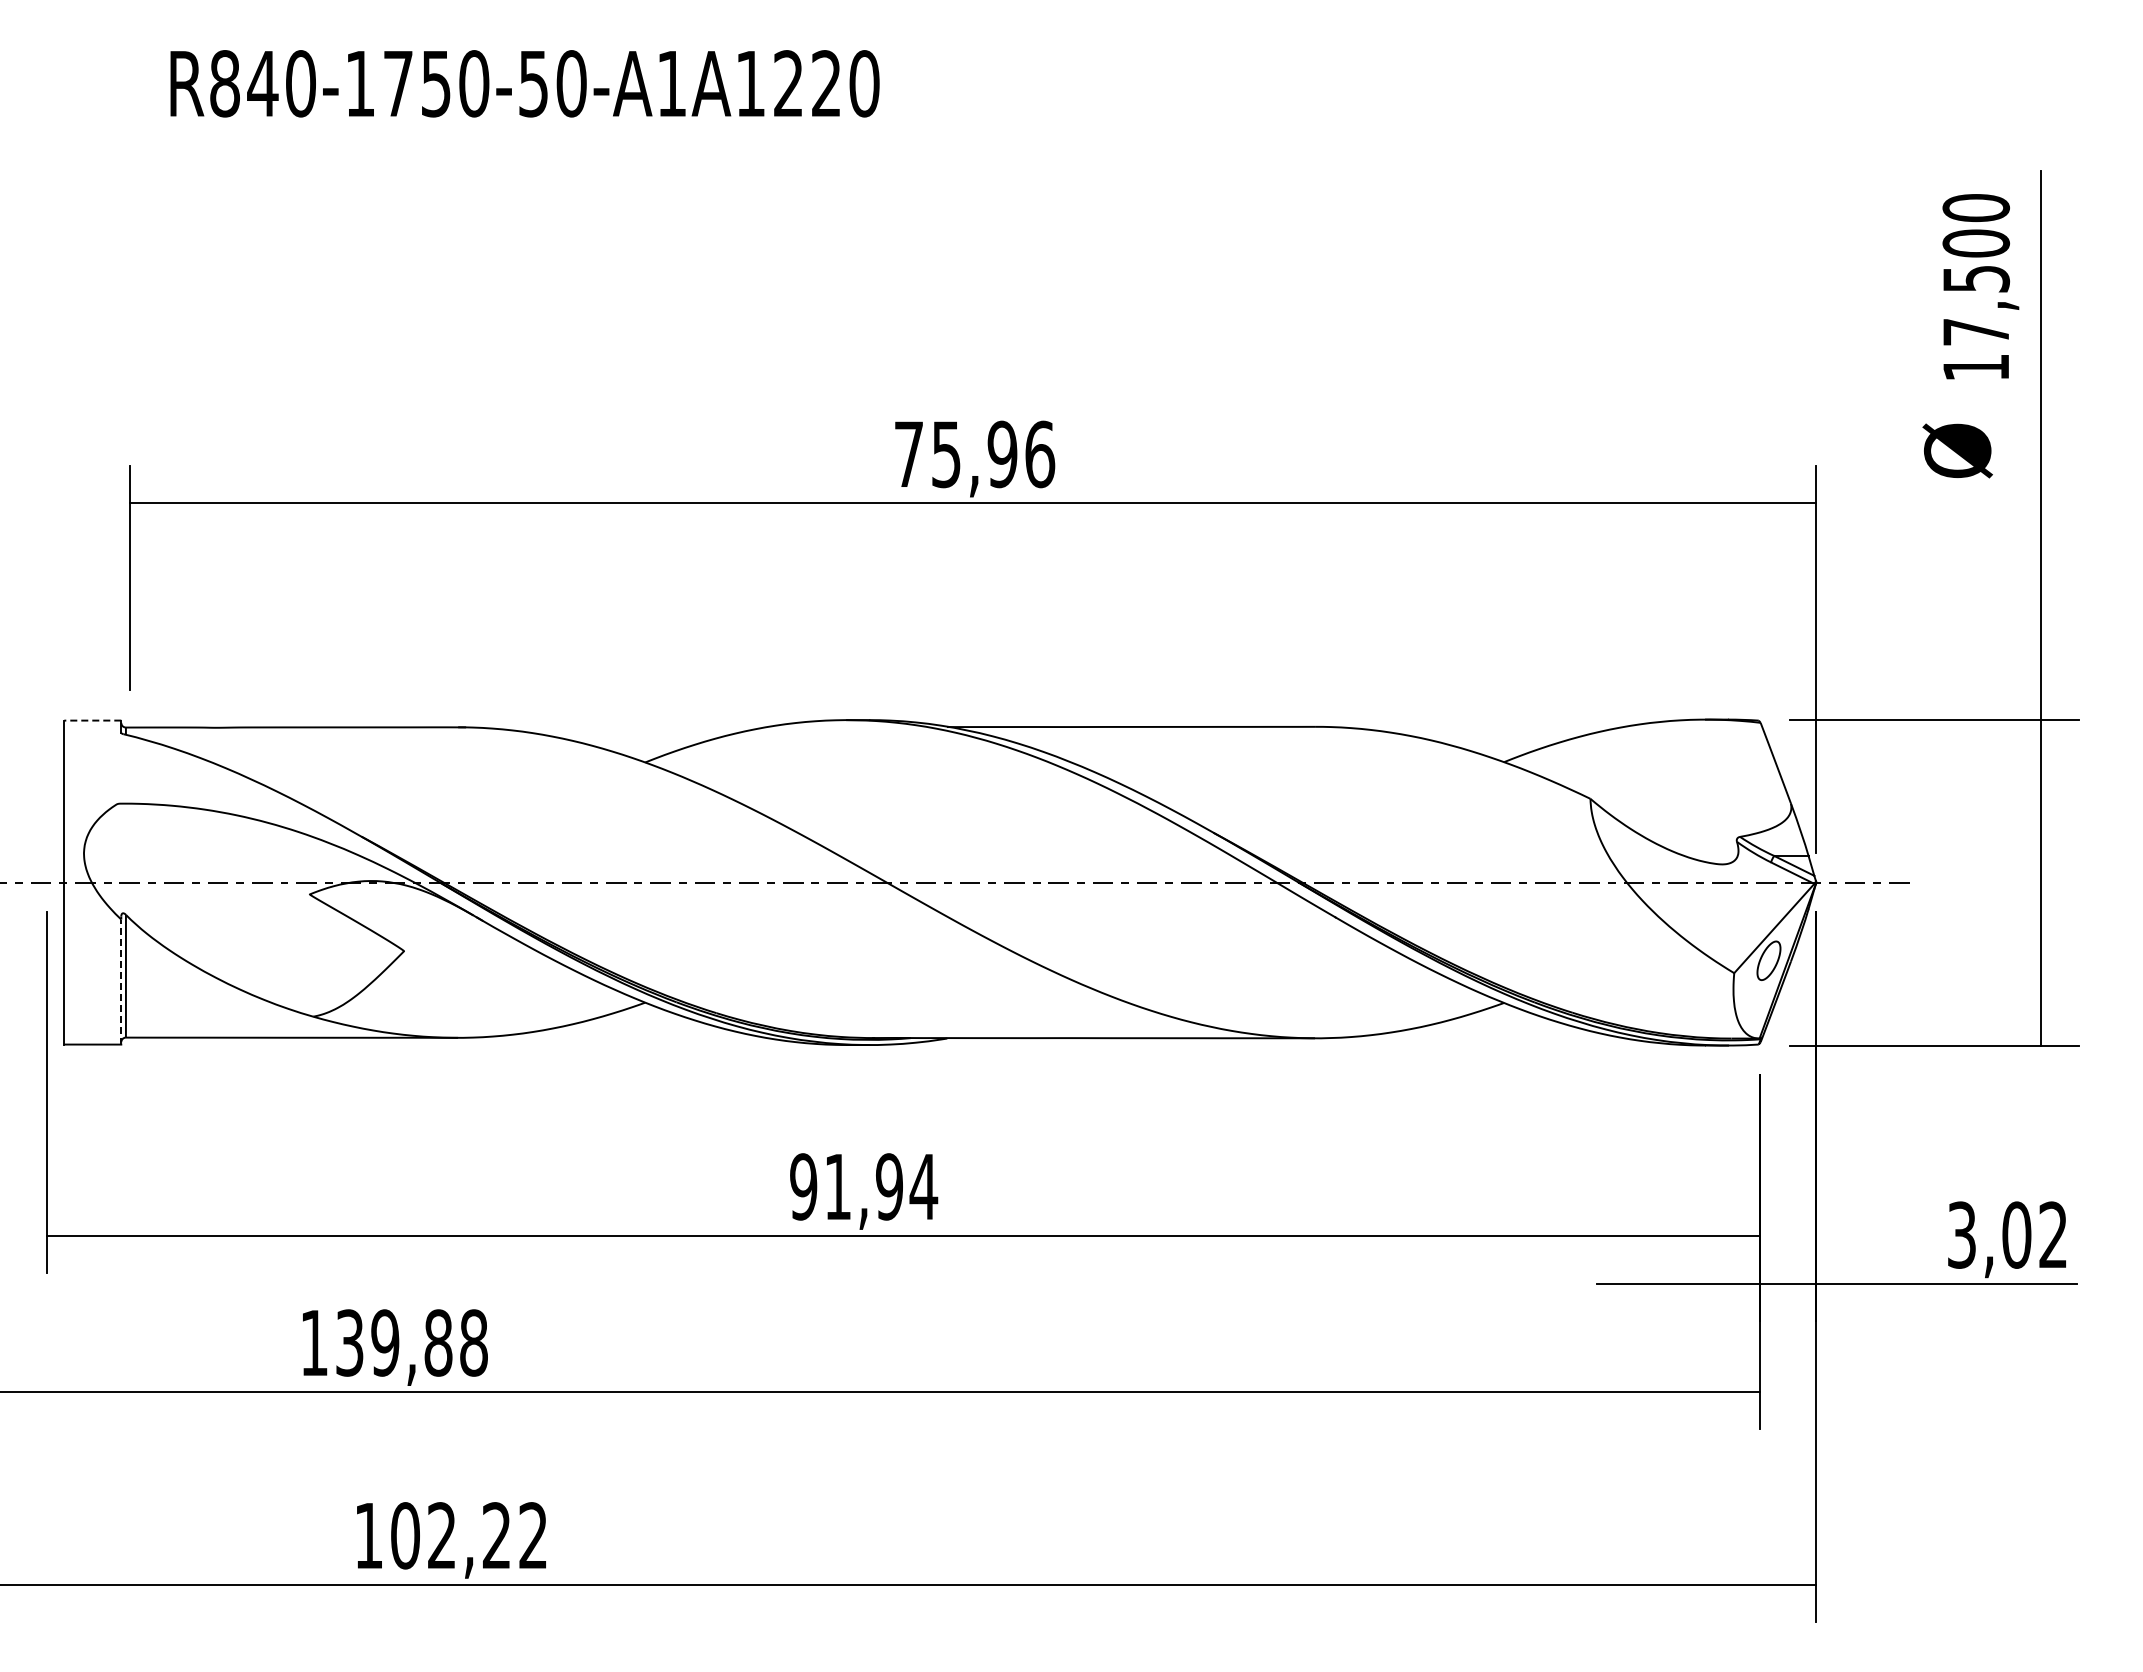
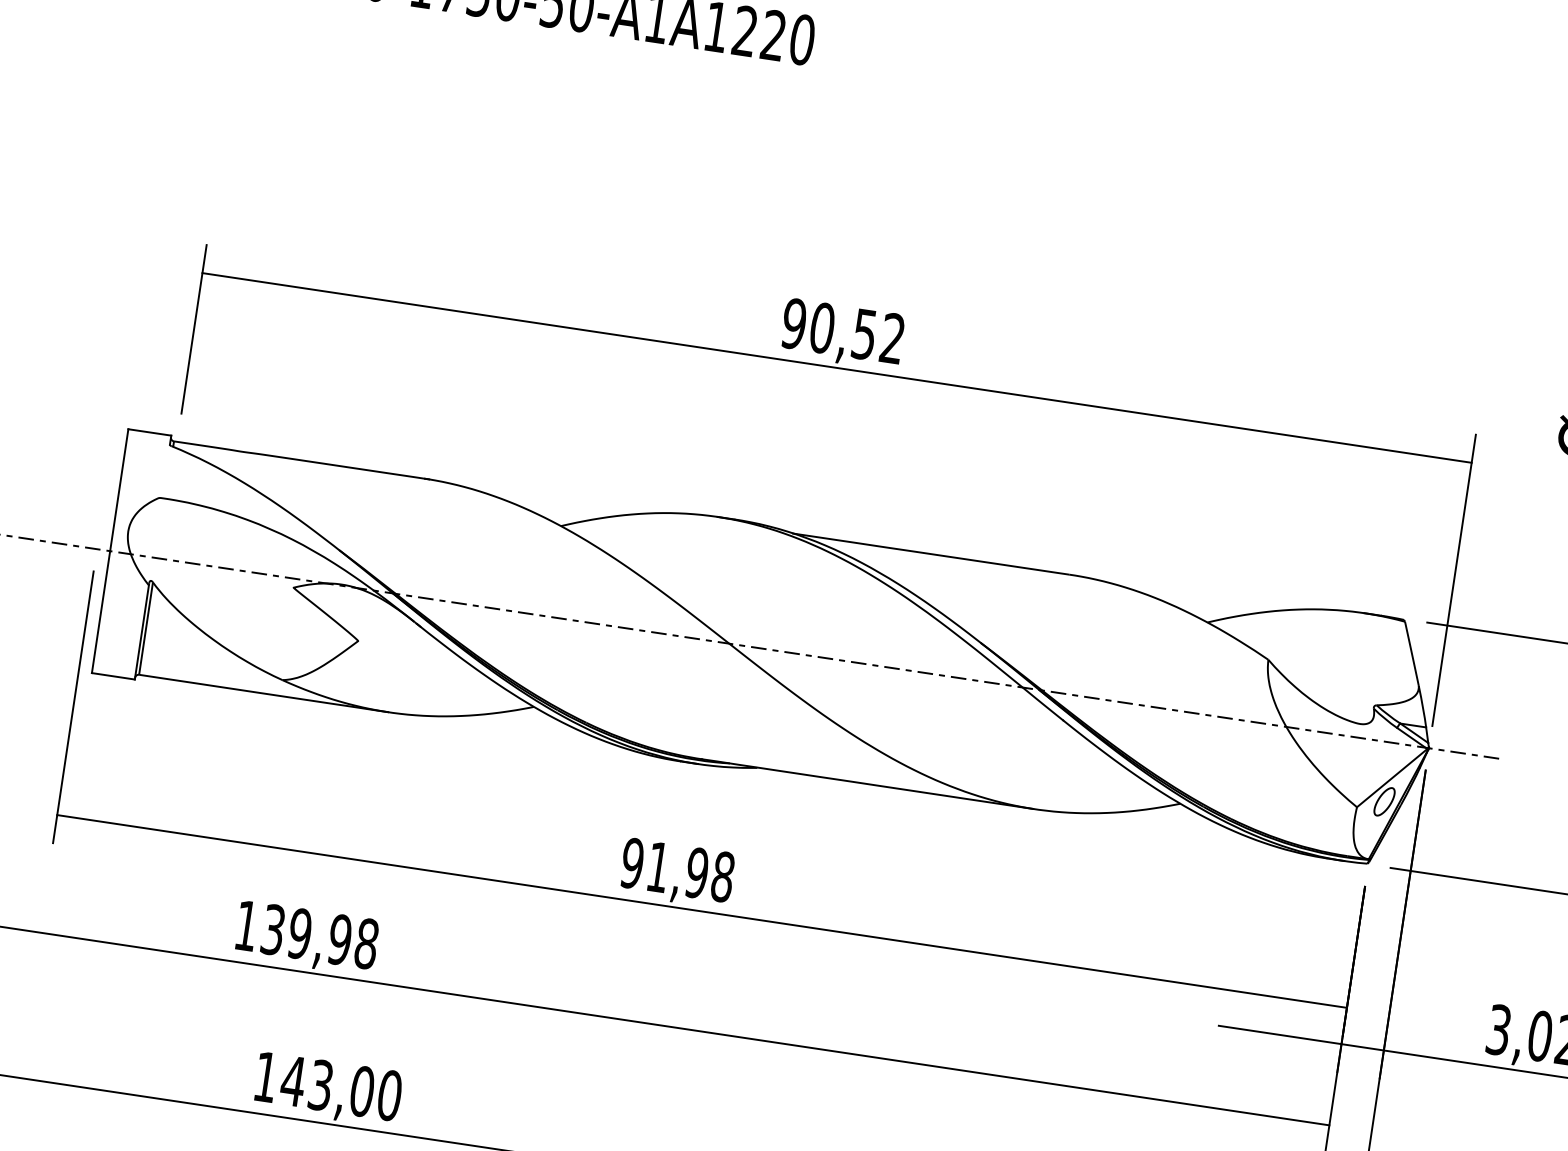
text: (974, 454) -> (843, 331), 75,96 -> 90,52
line: (92, 720) -> (149, 432), dashed -> solid
line: (121, 982) -> (141, 632), dashed -> solid
text: (923, 1186) -> (722, 876), 91,94 -> 91,98
text: (438, 1342) -> (340, 939), 139,88 -> 139,98
text: (468, 1535) -> (340, 1088), 102,22 -> 143,00

